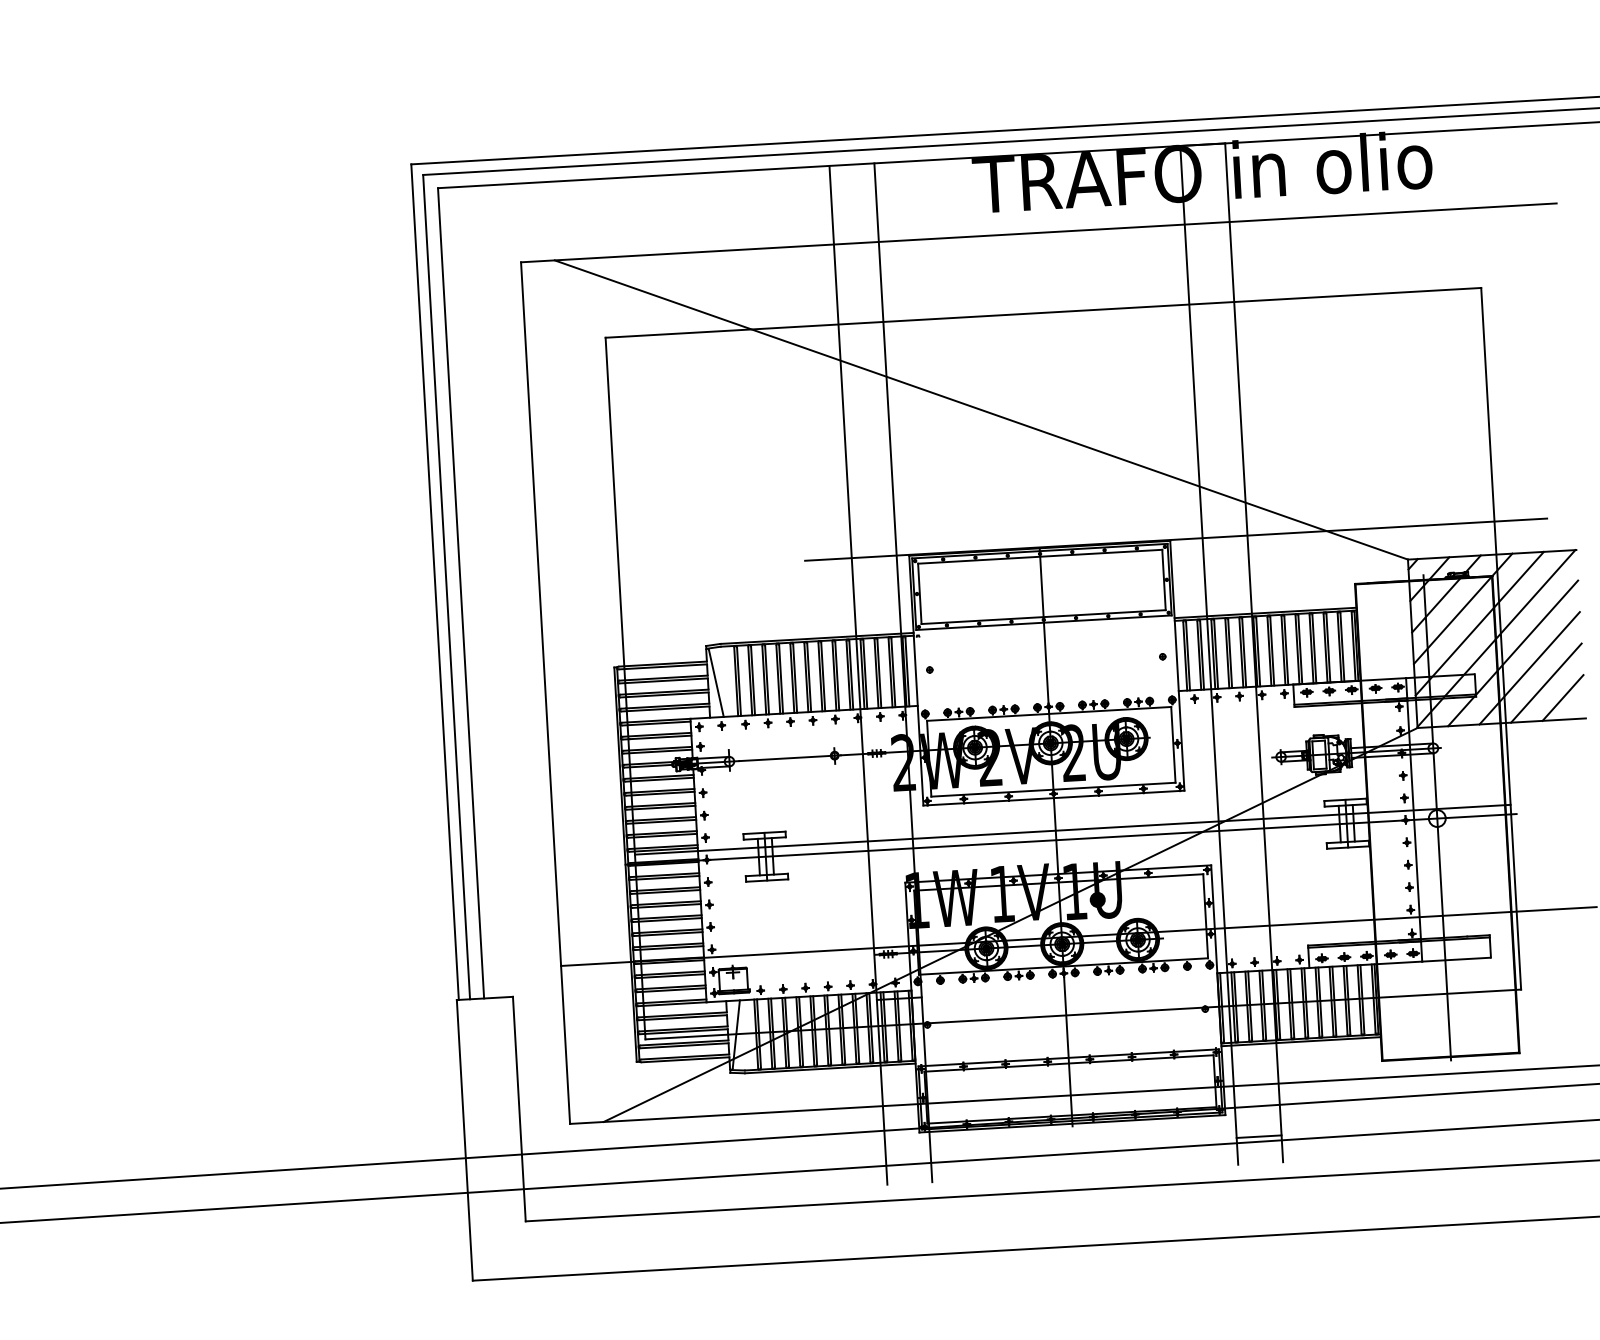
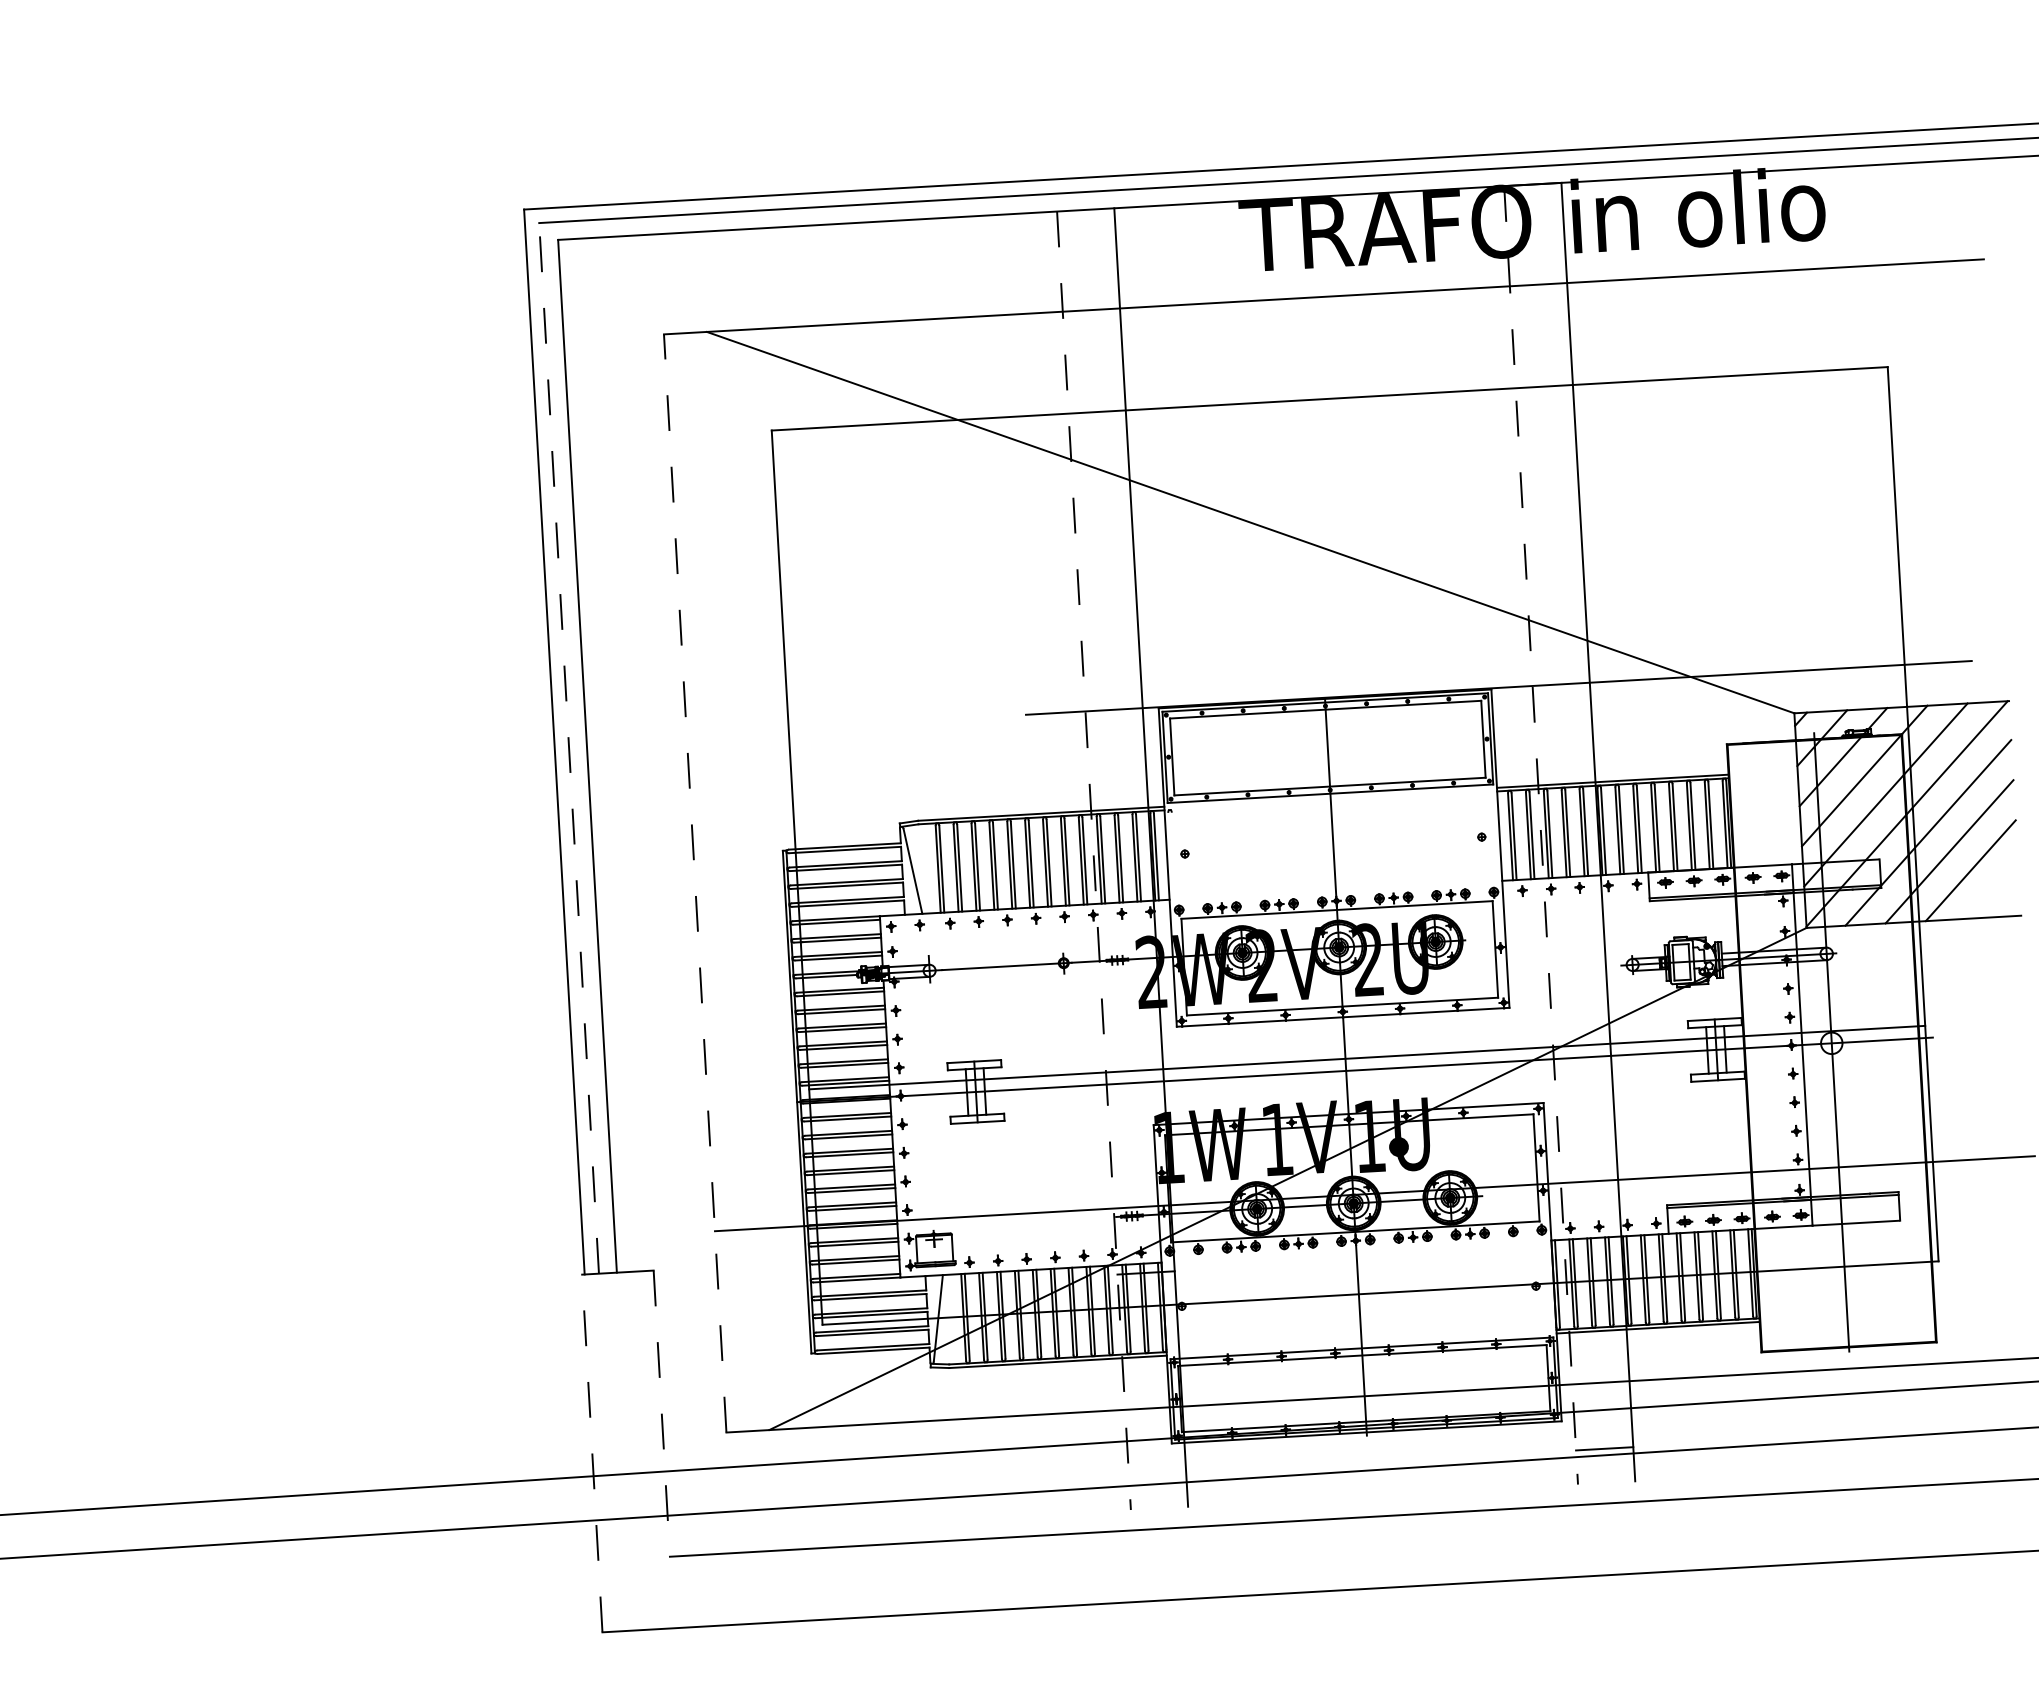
line: (446, 586) -> (569, 747), solid -> dashed
line: (1209, 655) -> (1541, 835), solid -> dashed
line: (858, 675) -> (1094, 861), solid -> dashed
line: (545, 693) -> (695, 883), solid -> dashed
line: (1562, 697) -> (1991, 889), removed
line: (519, 1109) -> (661, 1414), solid -> dashed
line: (464, 1139) -> (592, 1452), solid -> dashed

